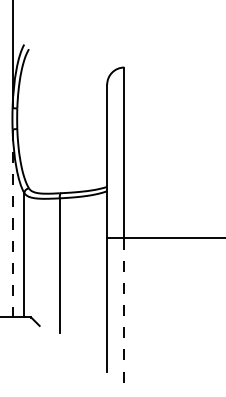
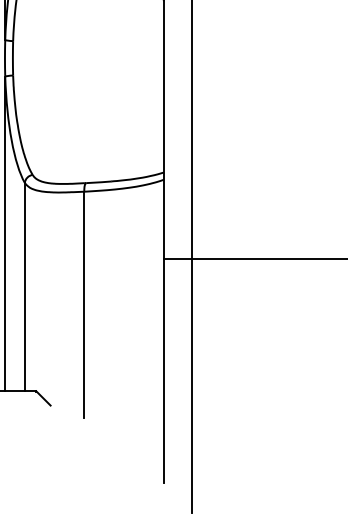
line: (12, 223) -> (5, 233), dashed -> solid
line: (124, 314) -> (192, 386), dashed -> solid

